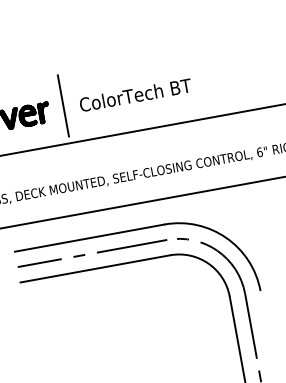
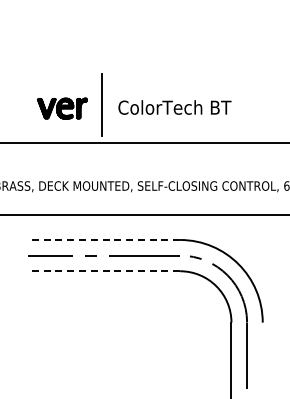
line: (89, 237) -> (104, 239), solid -> dashed
line: (95, 269) -> (104, 271), solid -> dashed

